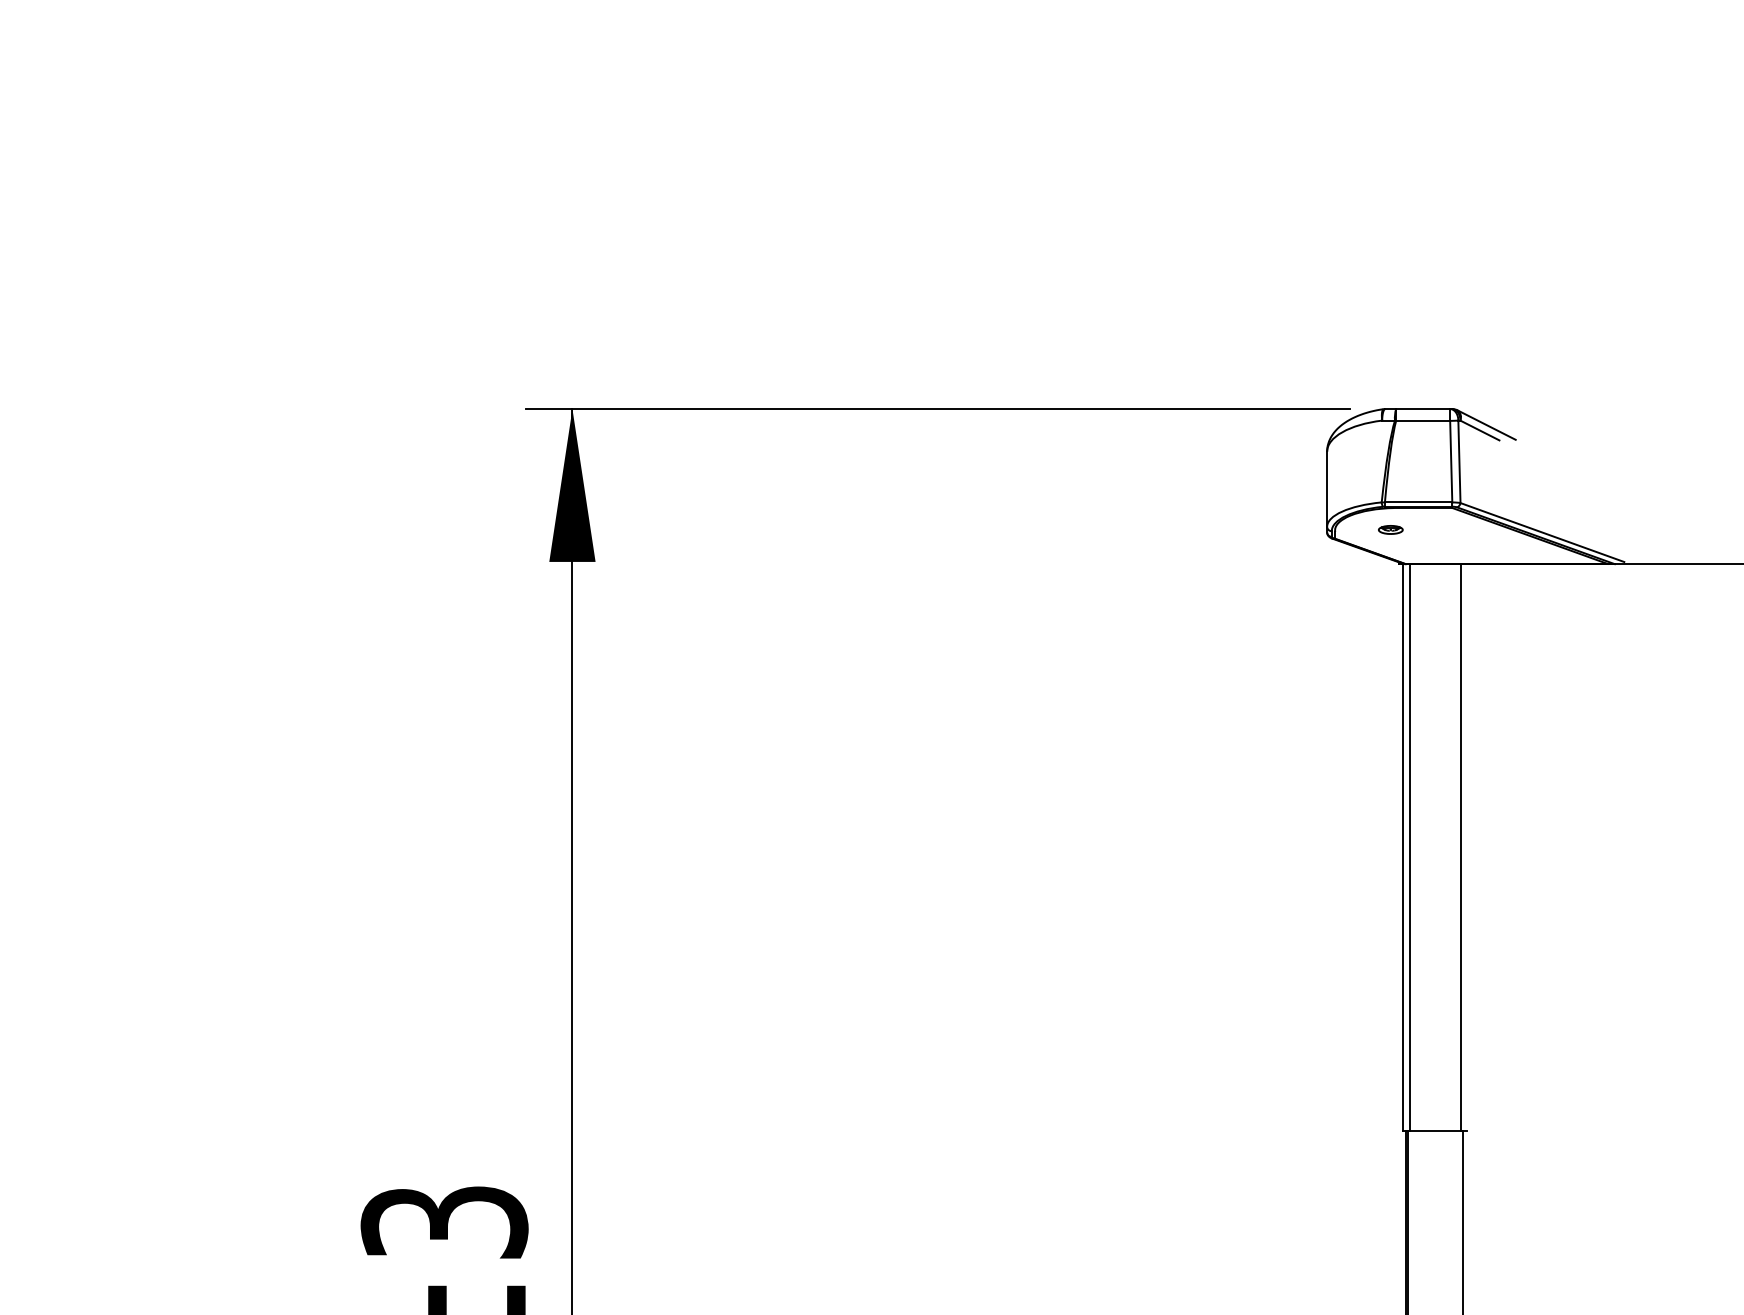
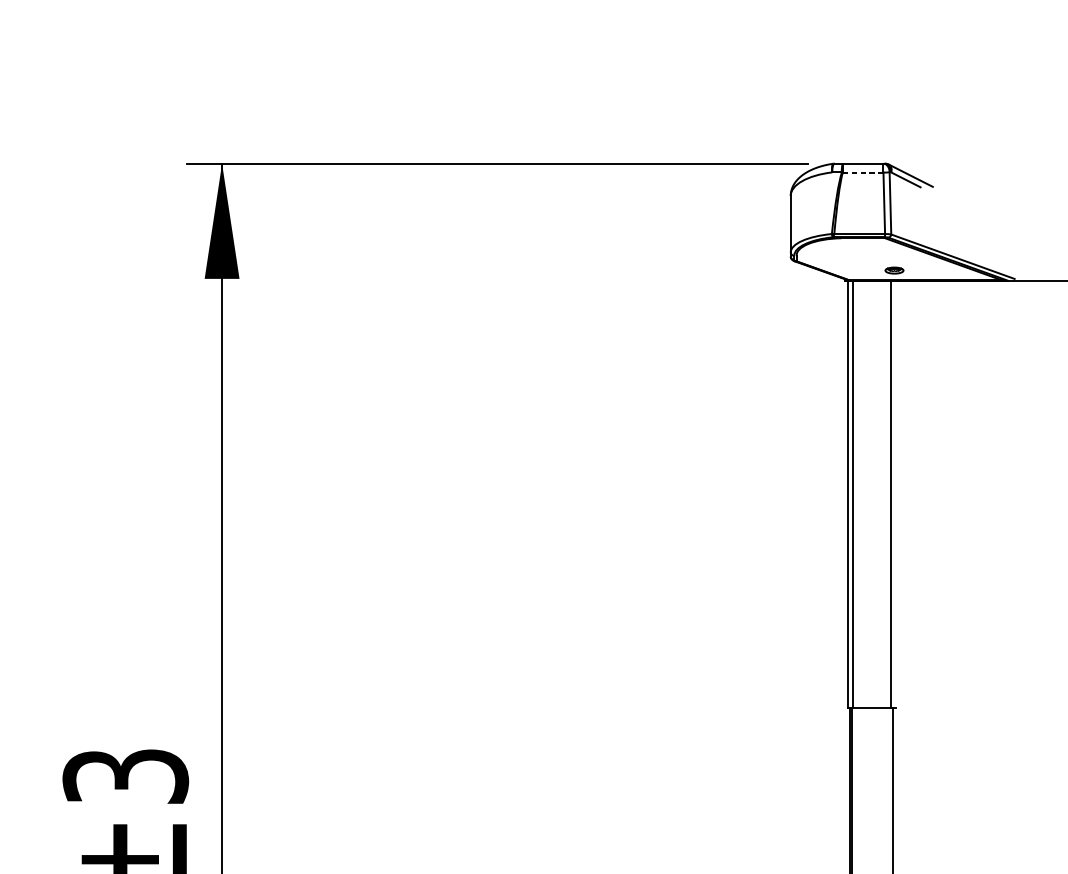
line: (1422, 420) -> (862, 172), solid -> dashed
part: (1390, 529) -> (894, 270), moved

